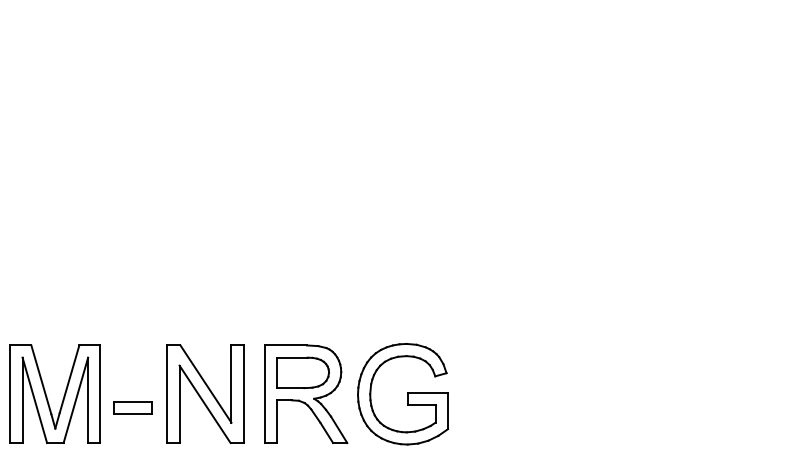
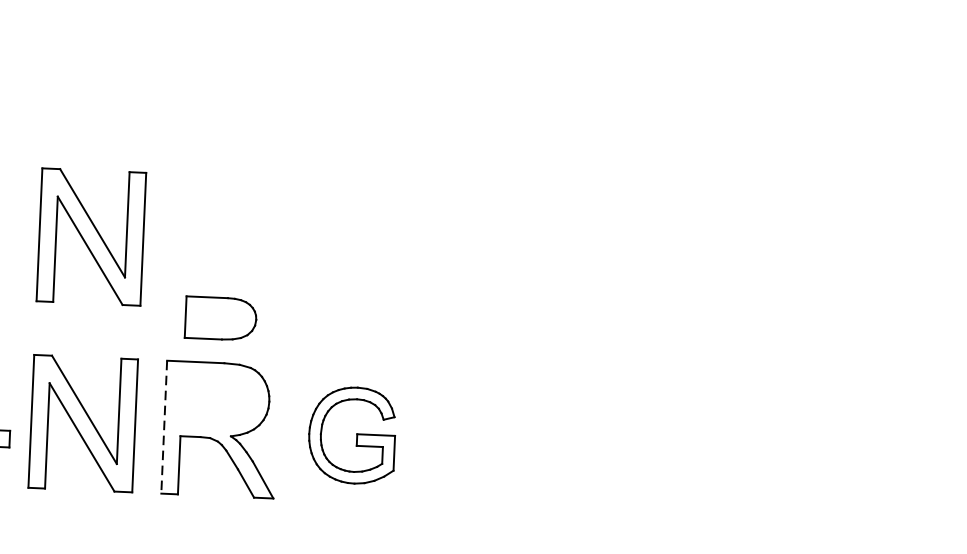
part: (205, 257) -> (91, 237), added
part: (302, 372) -> (220, 318), moved
line: (265, 394) -> (164, 427), solid -> dashed
part: (402, 394) -> (351, 435), size x0.7

